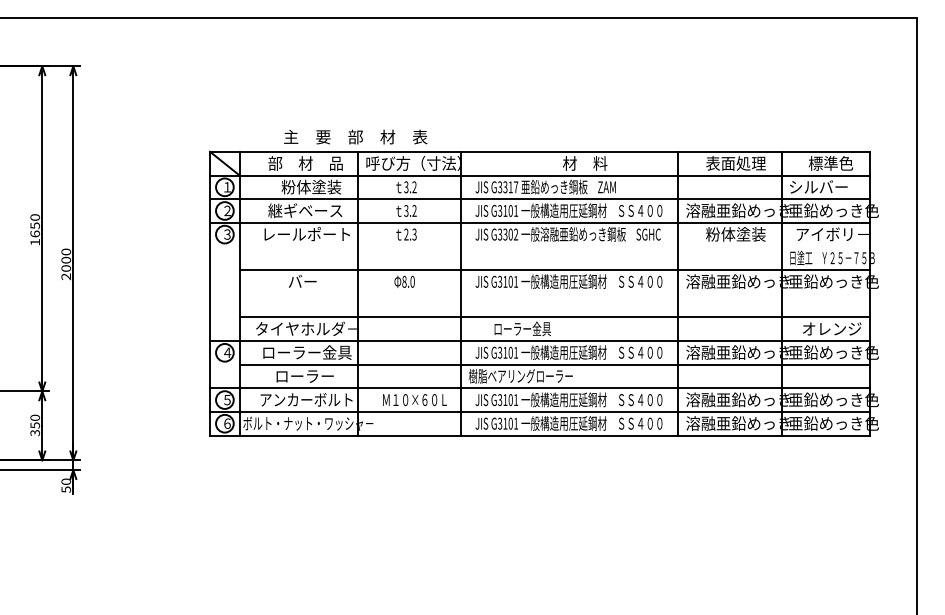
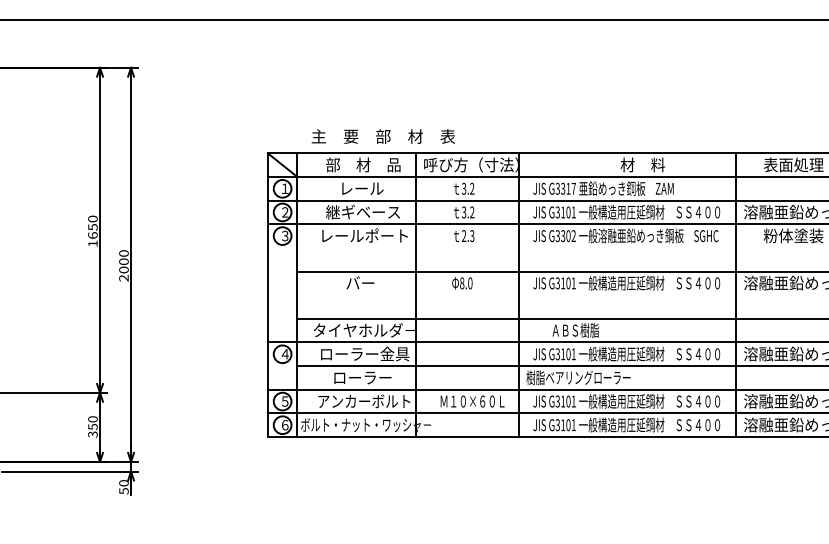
text: (355, 136) -> (383, 135), moved
text: (311, 186) -> (369, 187), 粉体塗装 -> レール
text: (522, 328) -> (580, 329), ローラー金具 -> ＡＢＳ樹脂

